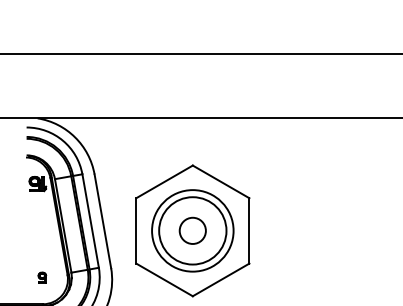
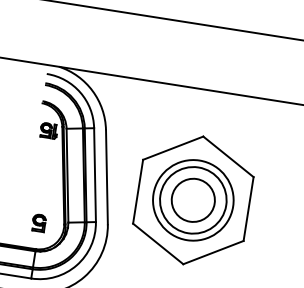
circle: (192, 230) -> (193, 199), size x1.67
part: (42, 277) -> (39, 222), size x1.67

